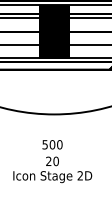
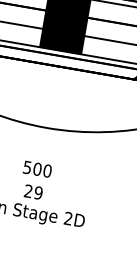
text: (55, 161) -> (37, 193), 20 -> 29

